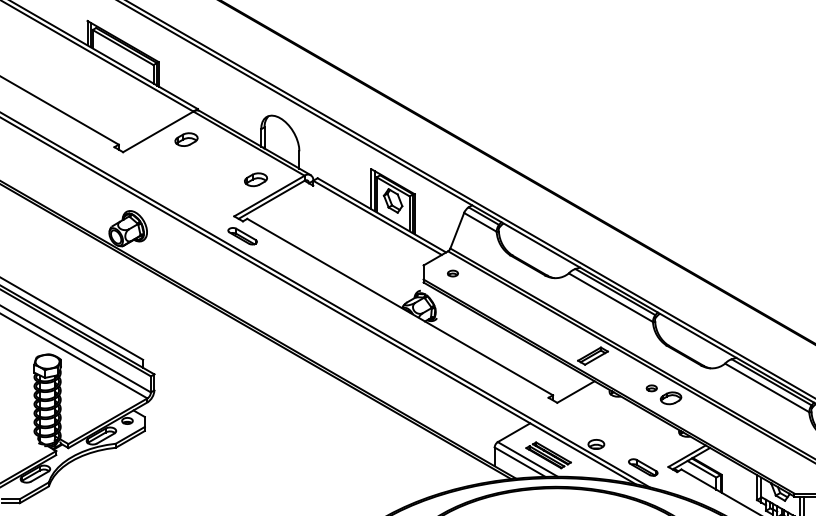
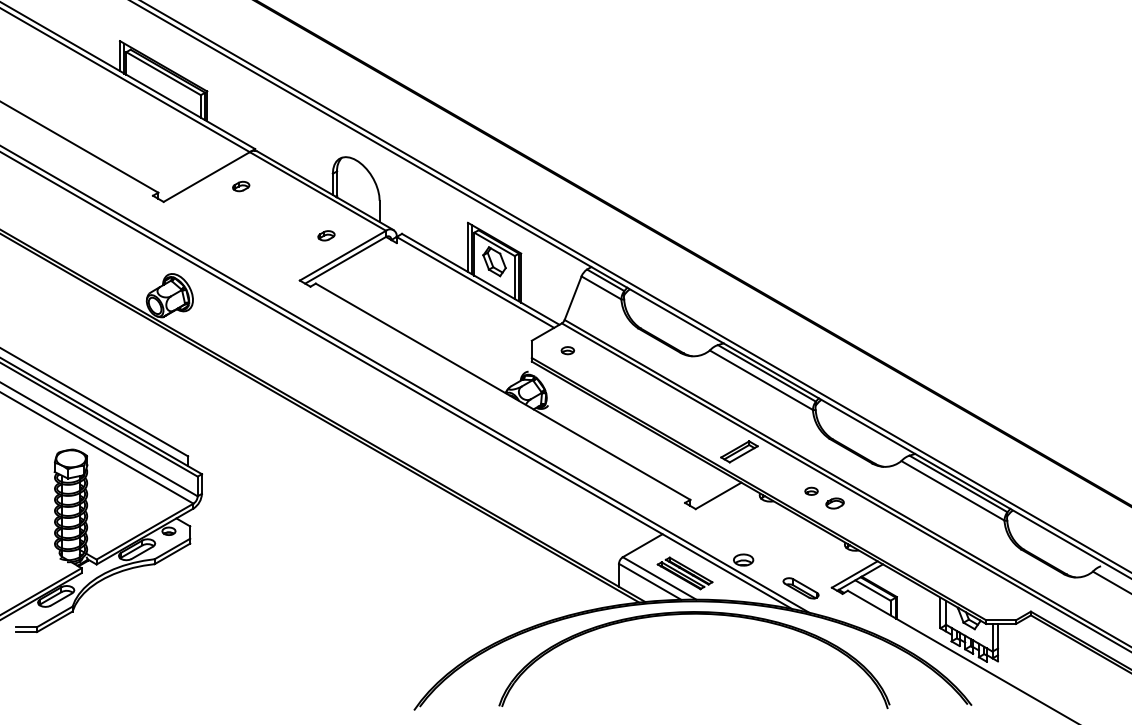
part: (185, 139) -> (240, 186), size x0.6
part: (256, 179) -> (326, 235), size x0.6
part: (242, 235) -> (309, 304), removed
part: (670, 398) -> (834, 503), size x0.7

